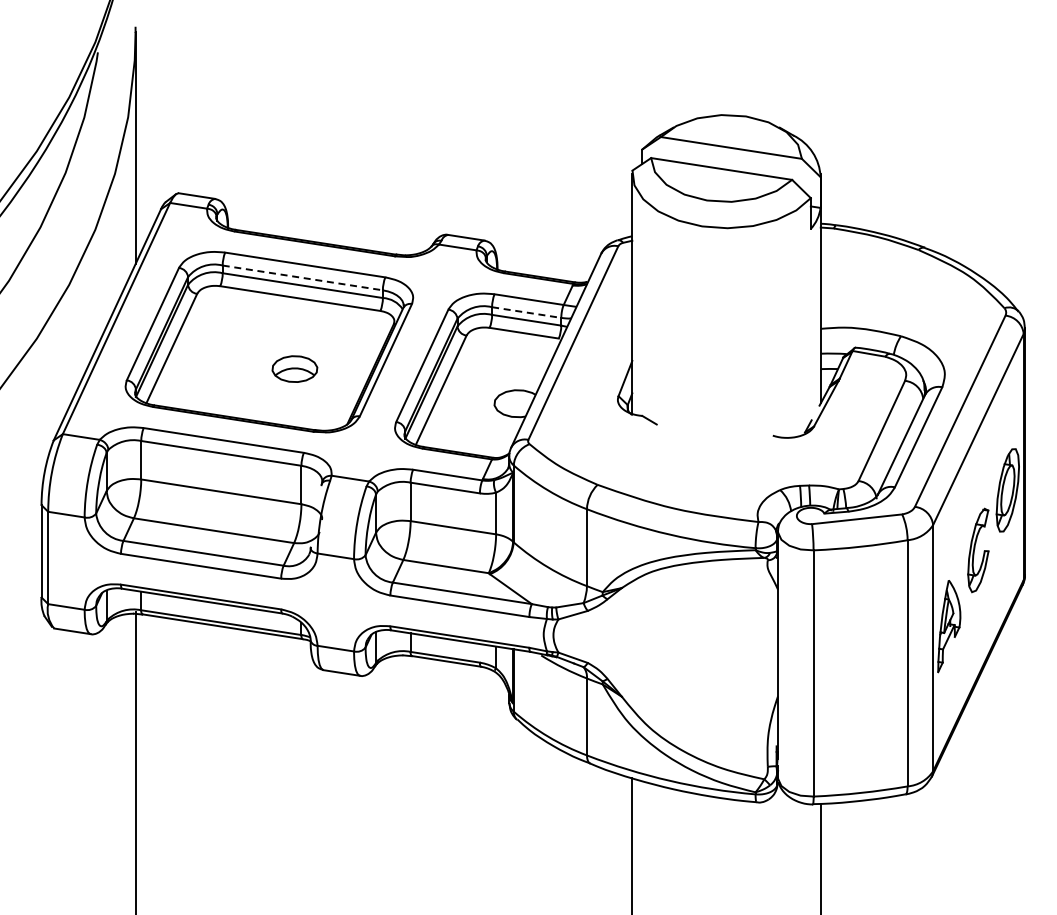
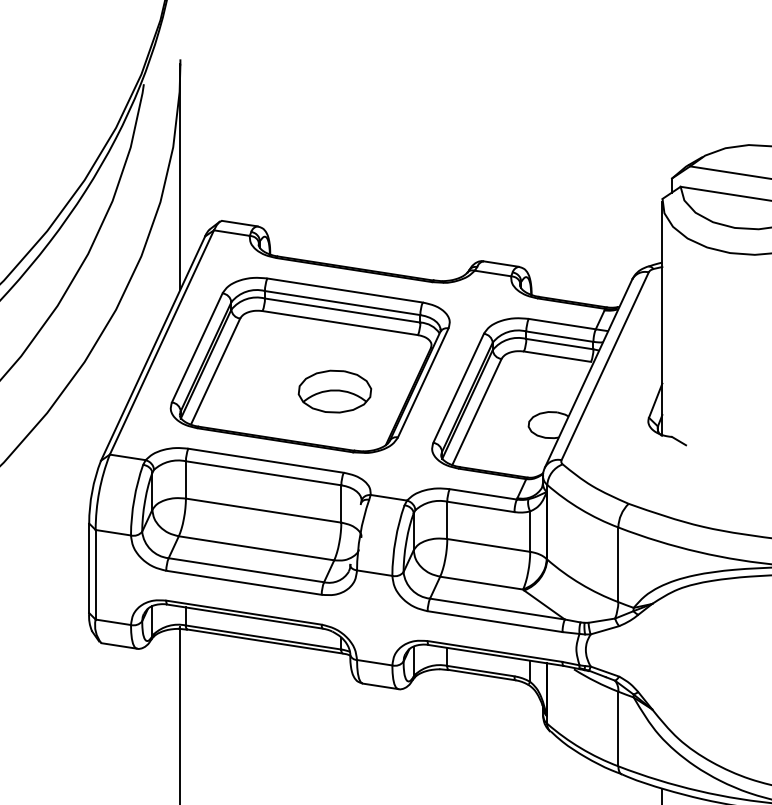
line: (303, 278) -> (343, 303), dashed -> solid
line: (526, 312) -> (559, 336), dashed -> solid
part: (294, 368) -> (334, 390), size x1.67

